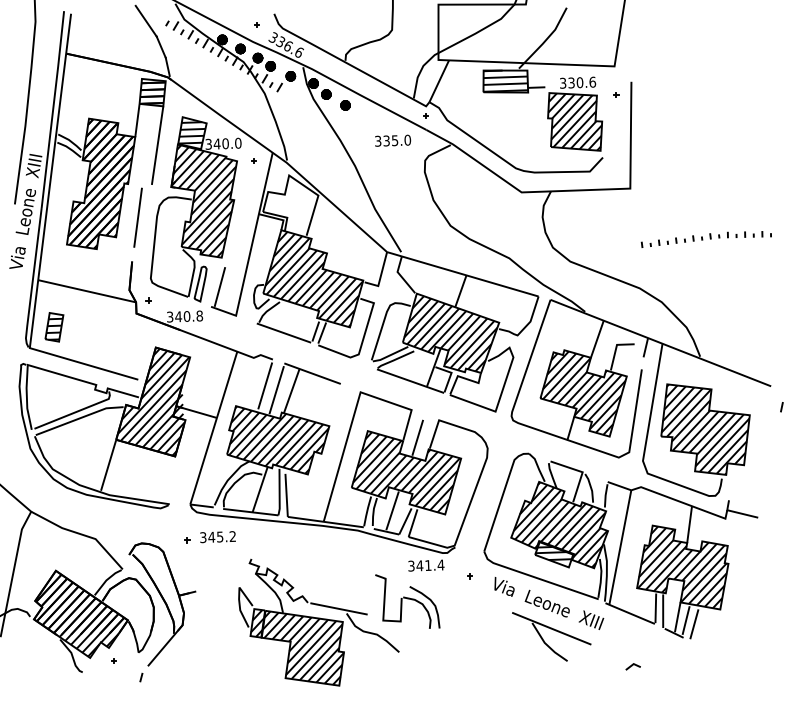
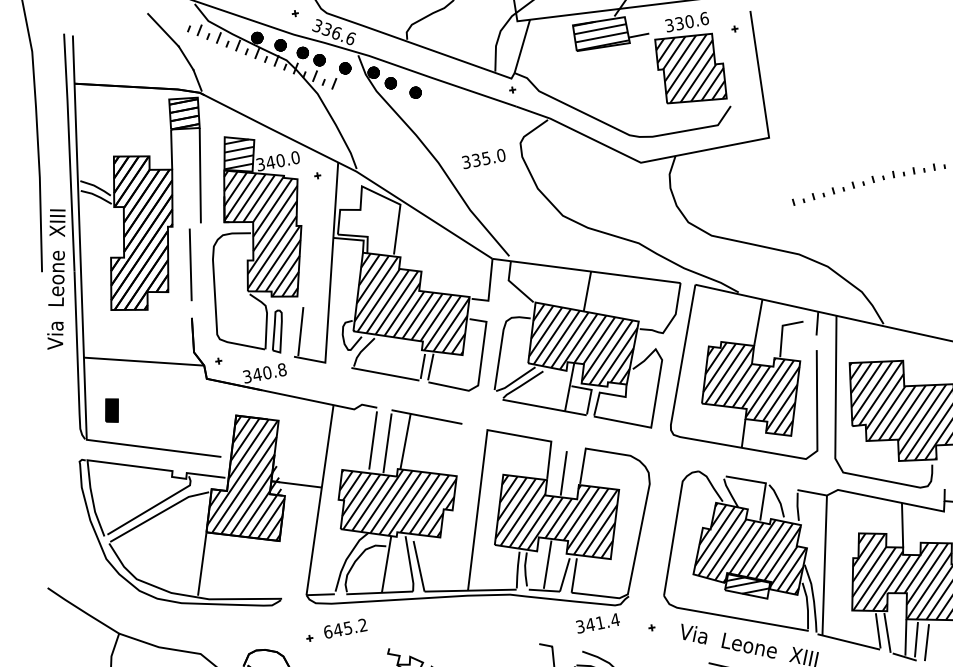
text: (393, 140) -> (484, 158), moved
part: (54, 327) -> (112, 410), size x0.7
text: (203, 537) -> (328, 631), 345.2 -> 645.2

